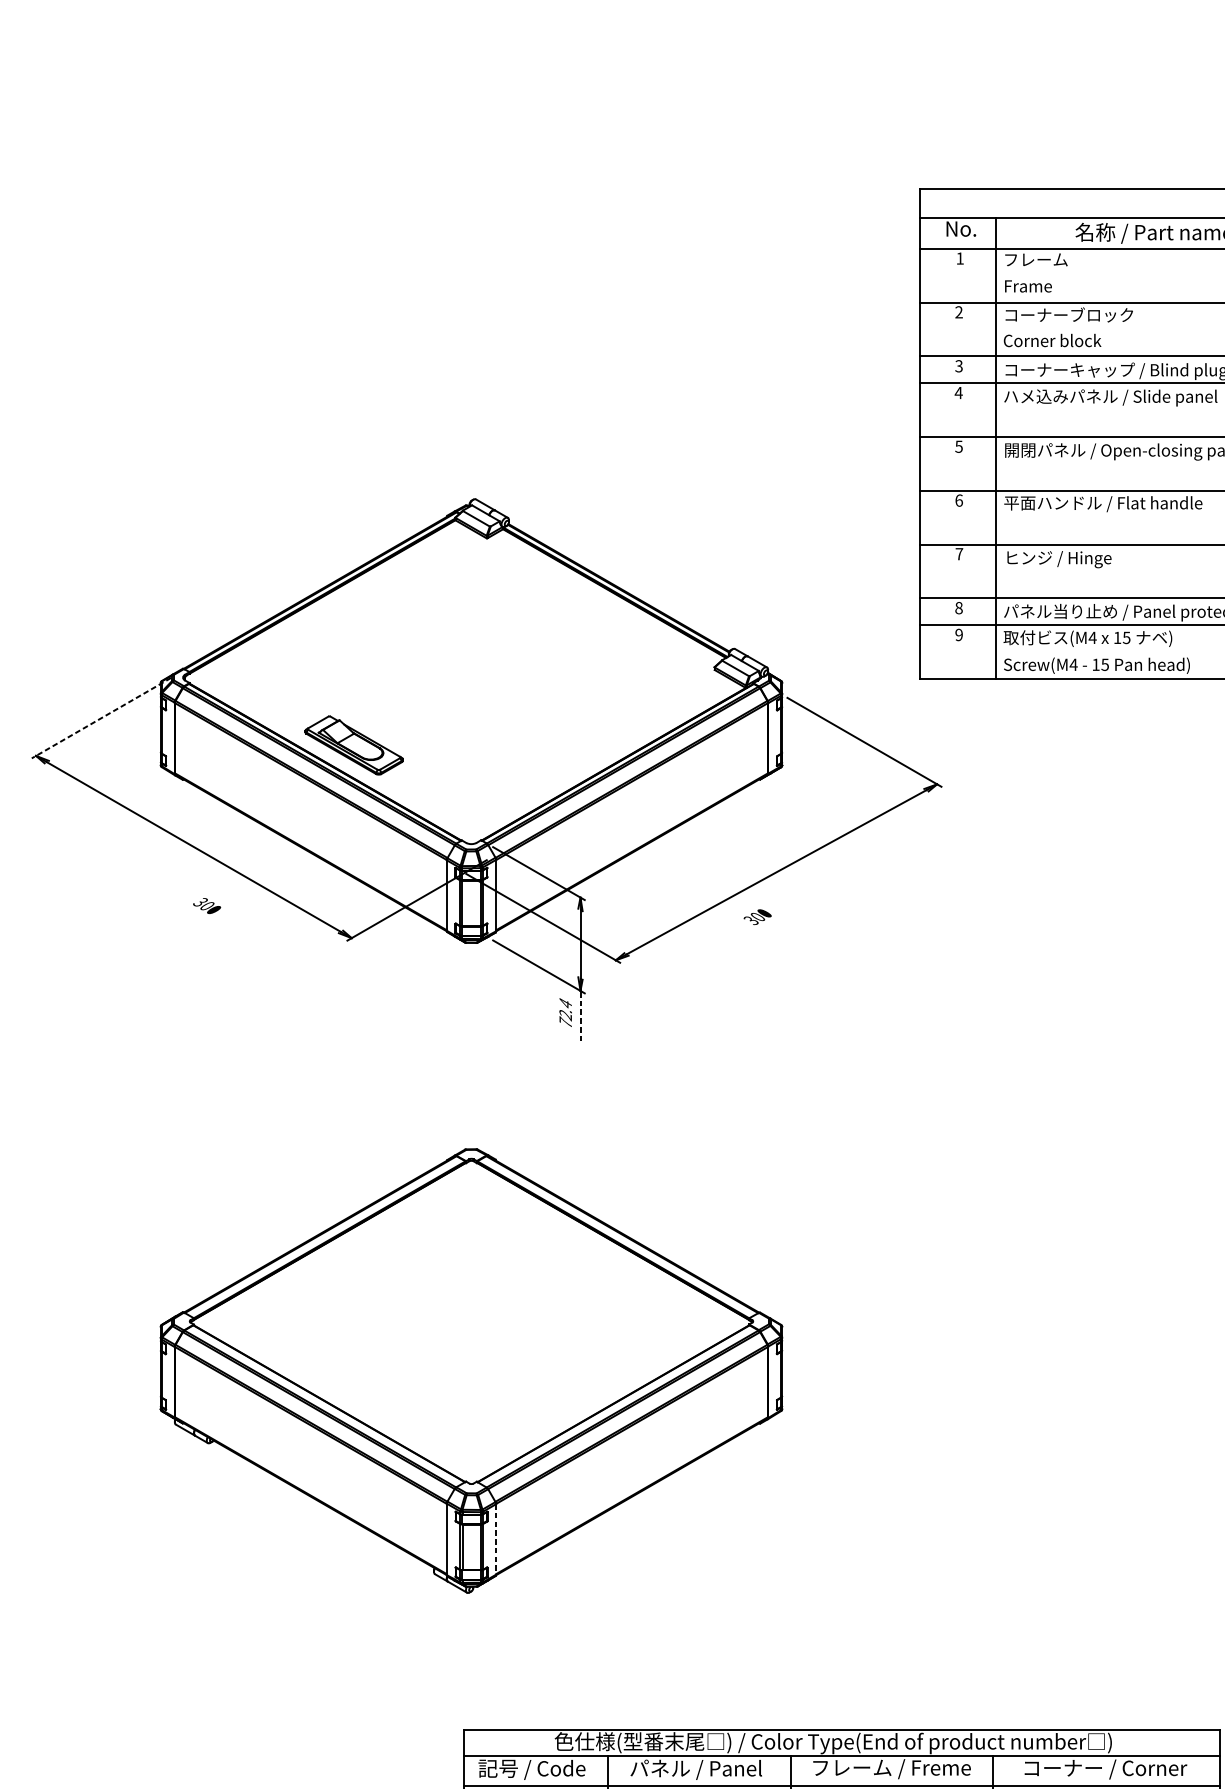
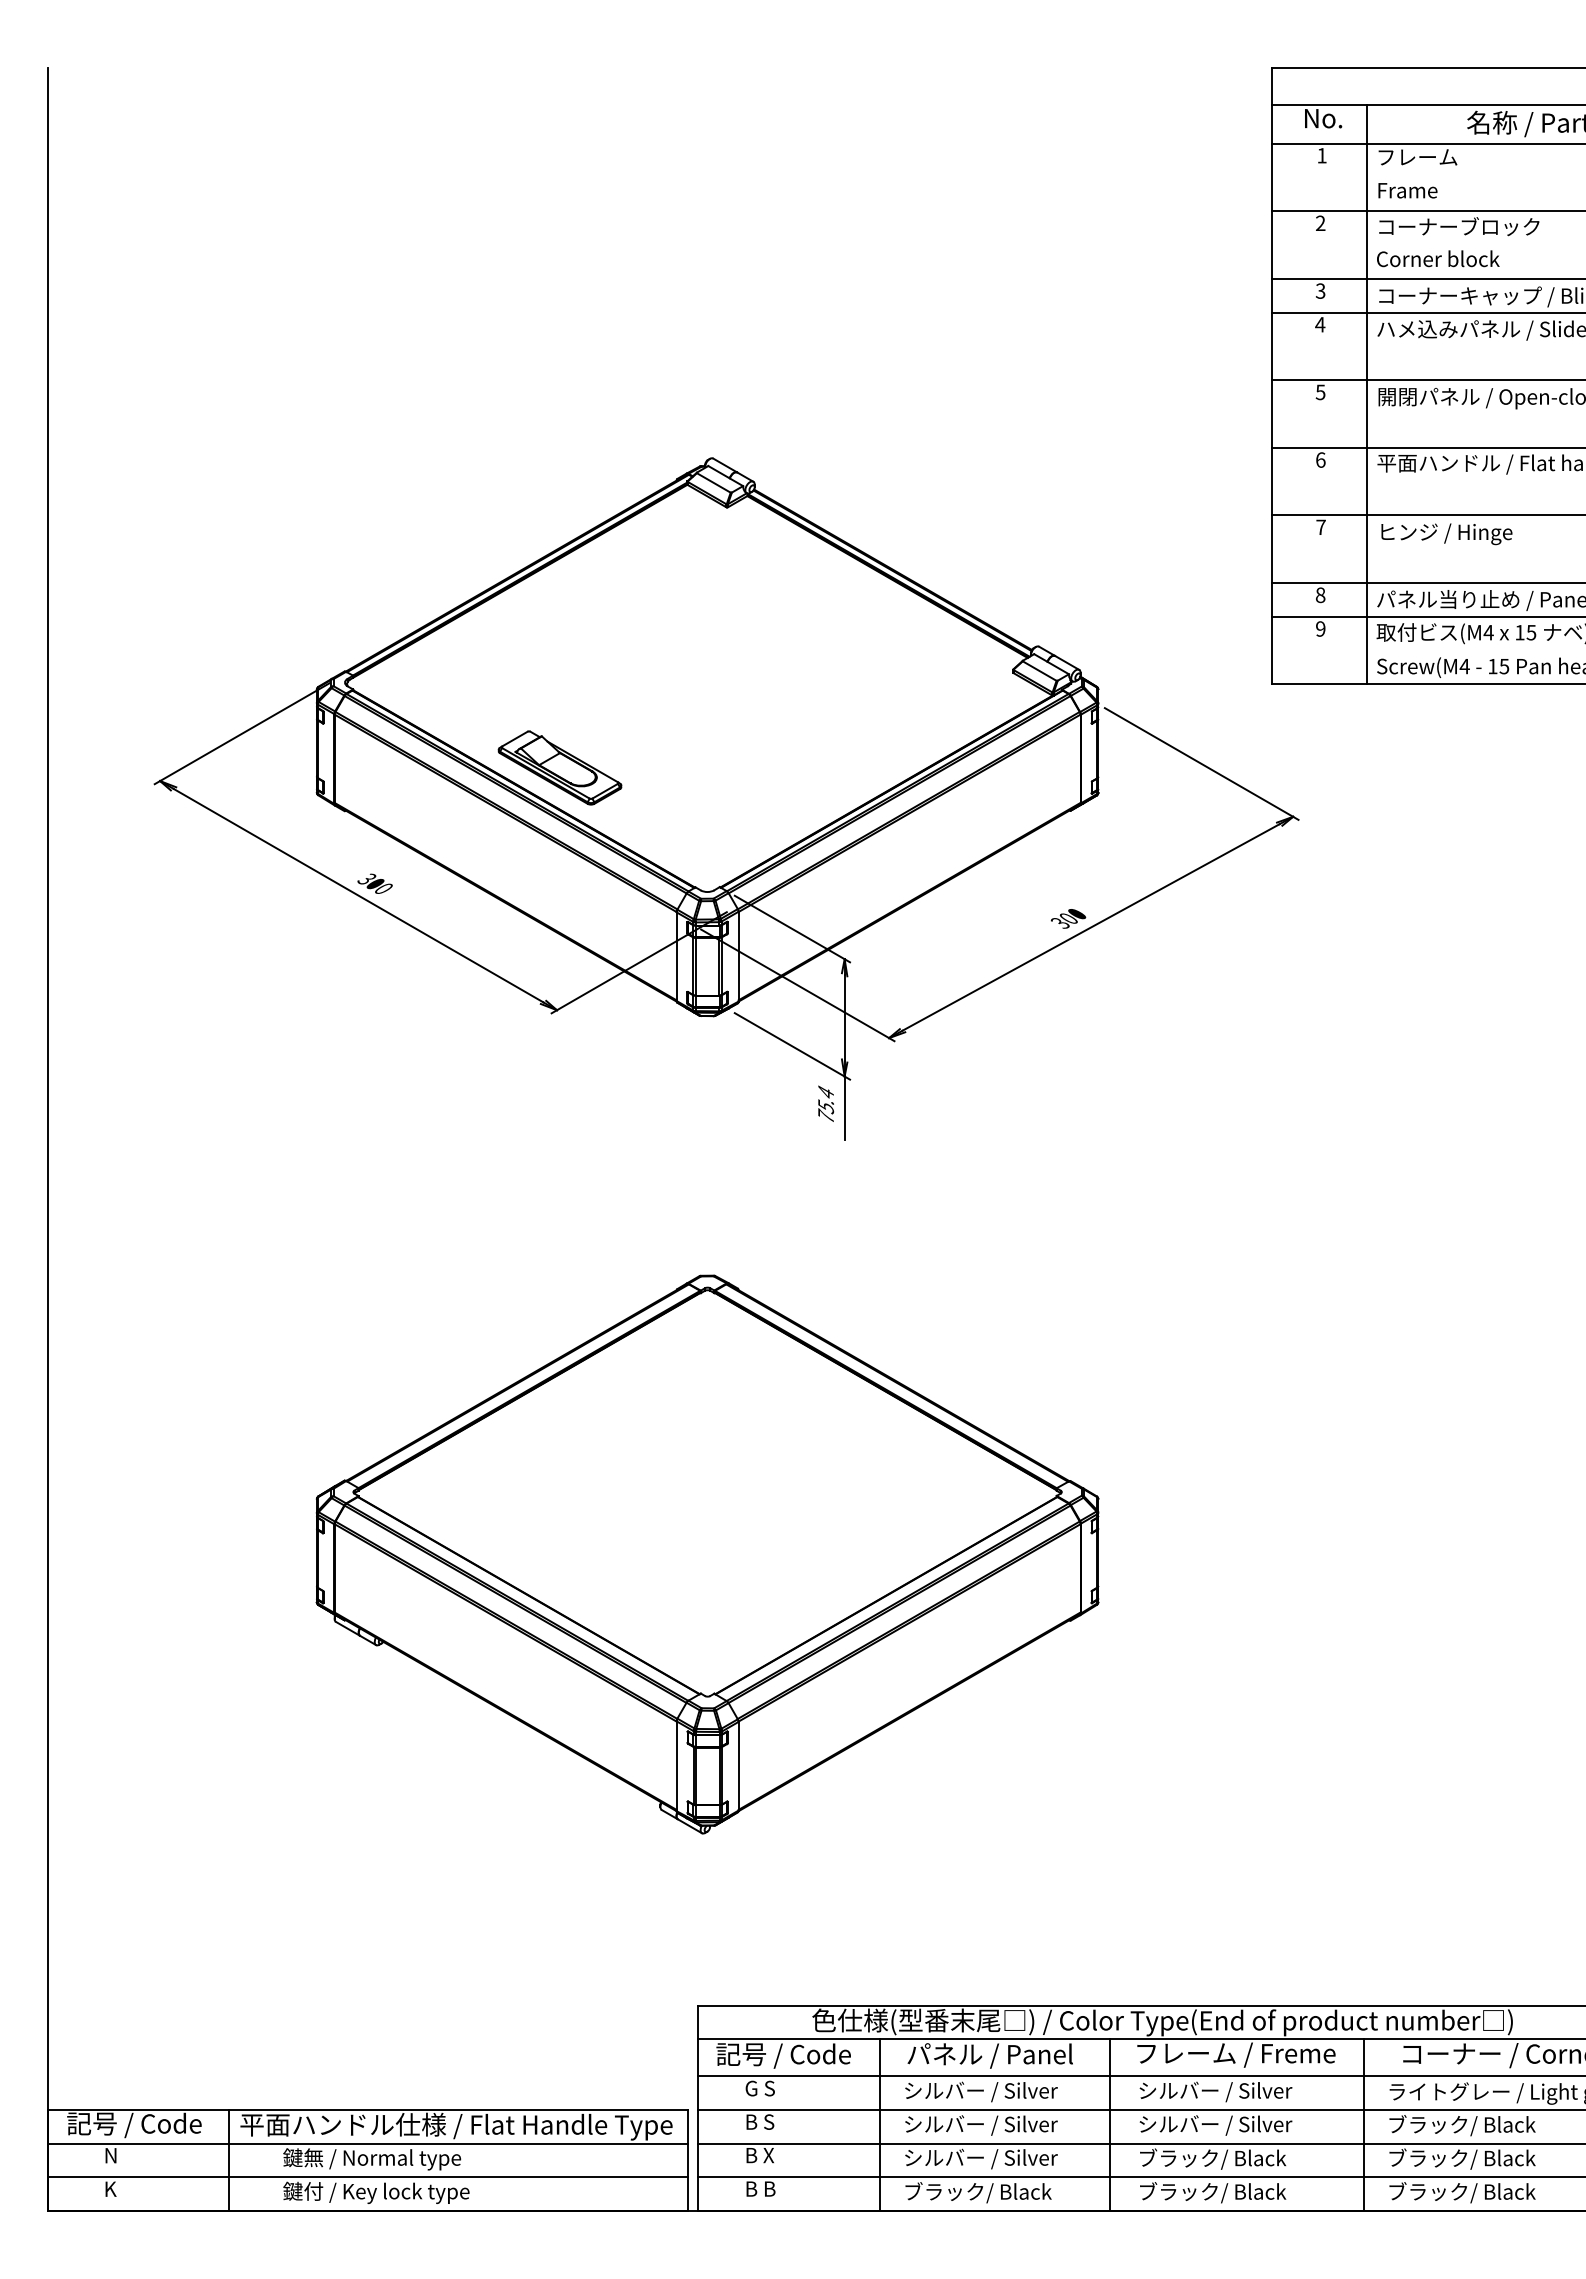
line: (100, 718) -> (241, 733), dashed -> solid
text: (206, 905) -> (374, 883), moved
text: (757, 916) -> (1068, 918), moved
text: (566, 1015) -> (826, 1107), 72.4 -> 75.4
line: (580, 1016) -> (844, 1108), dashed -> solid
line: (496, 1539) -> (738, 1766), dashed -> solid

